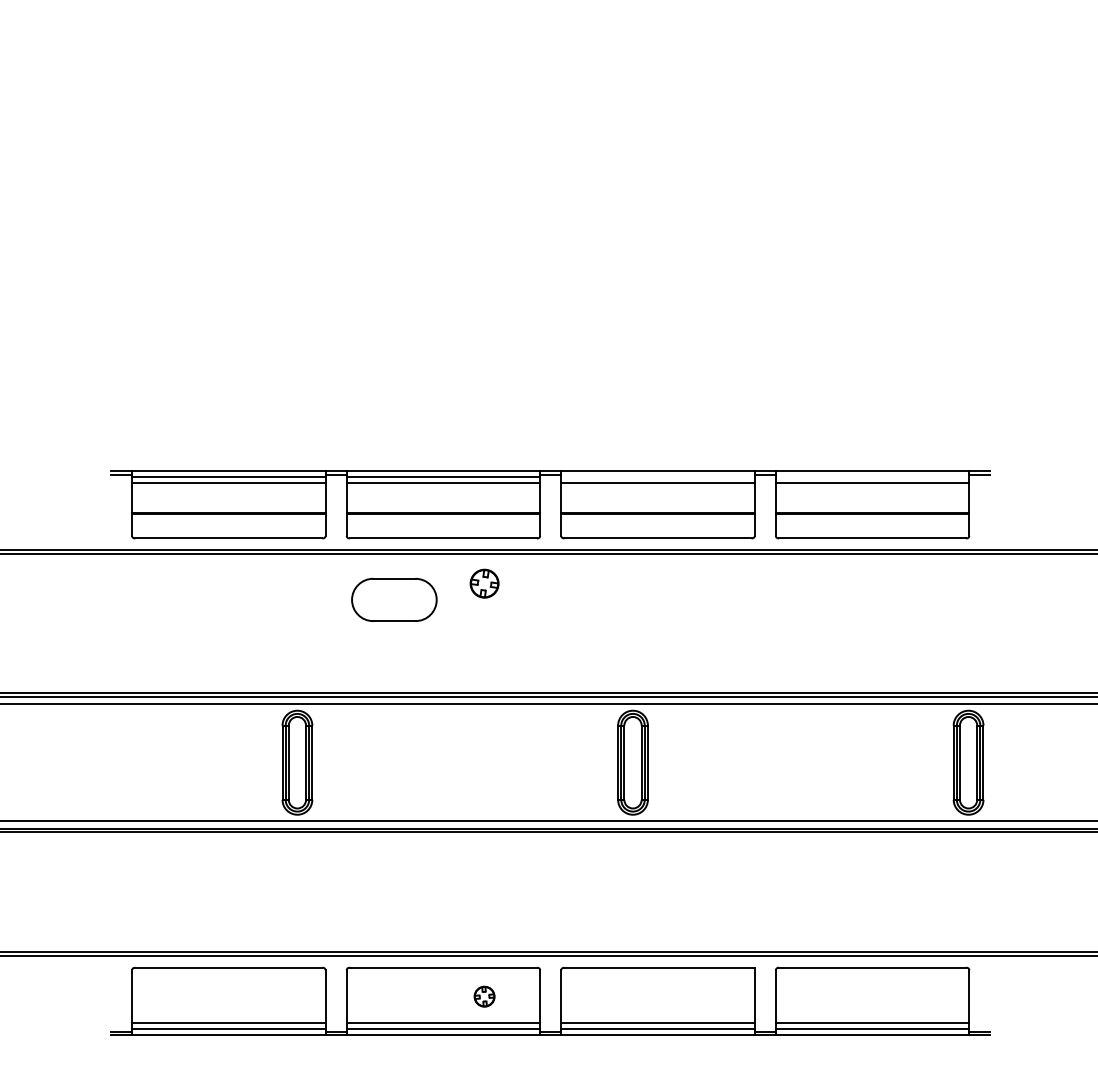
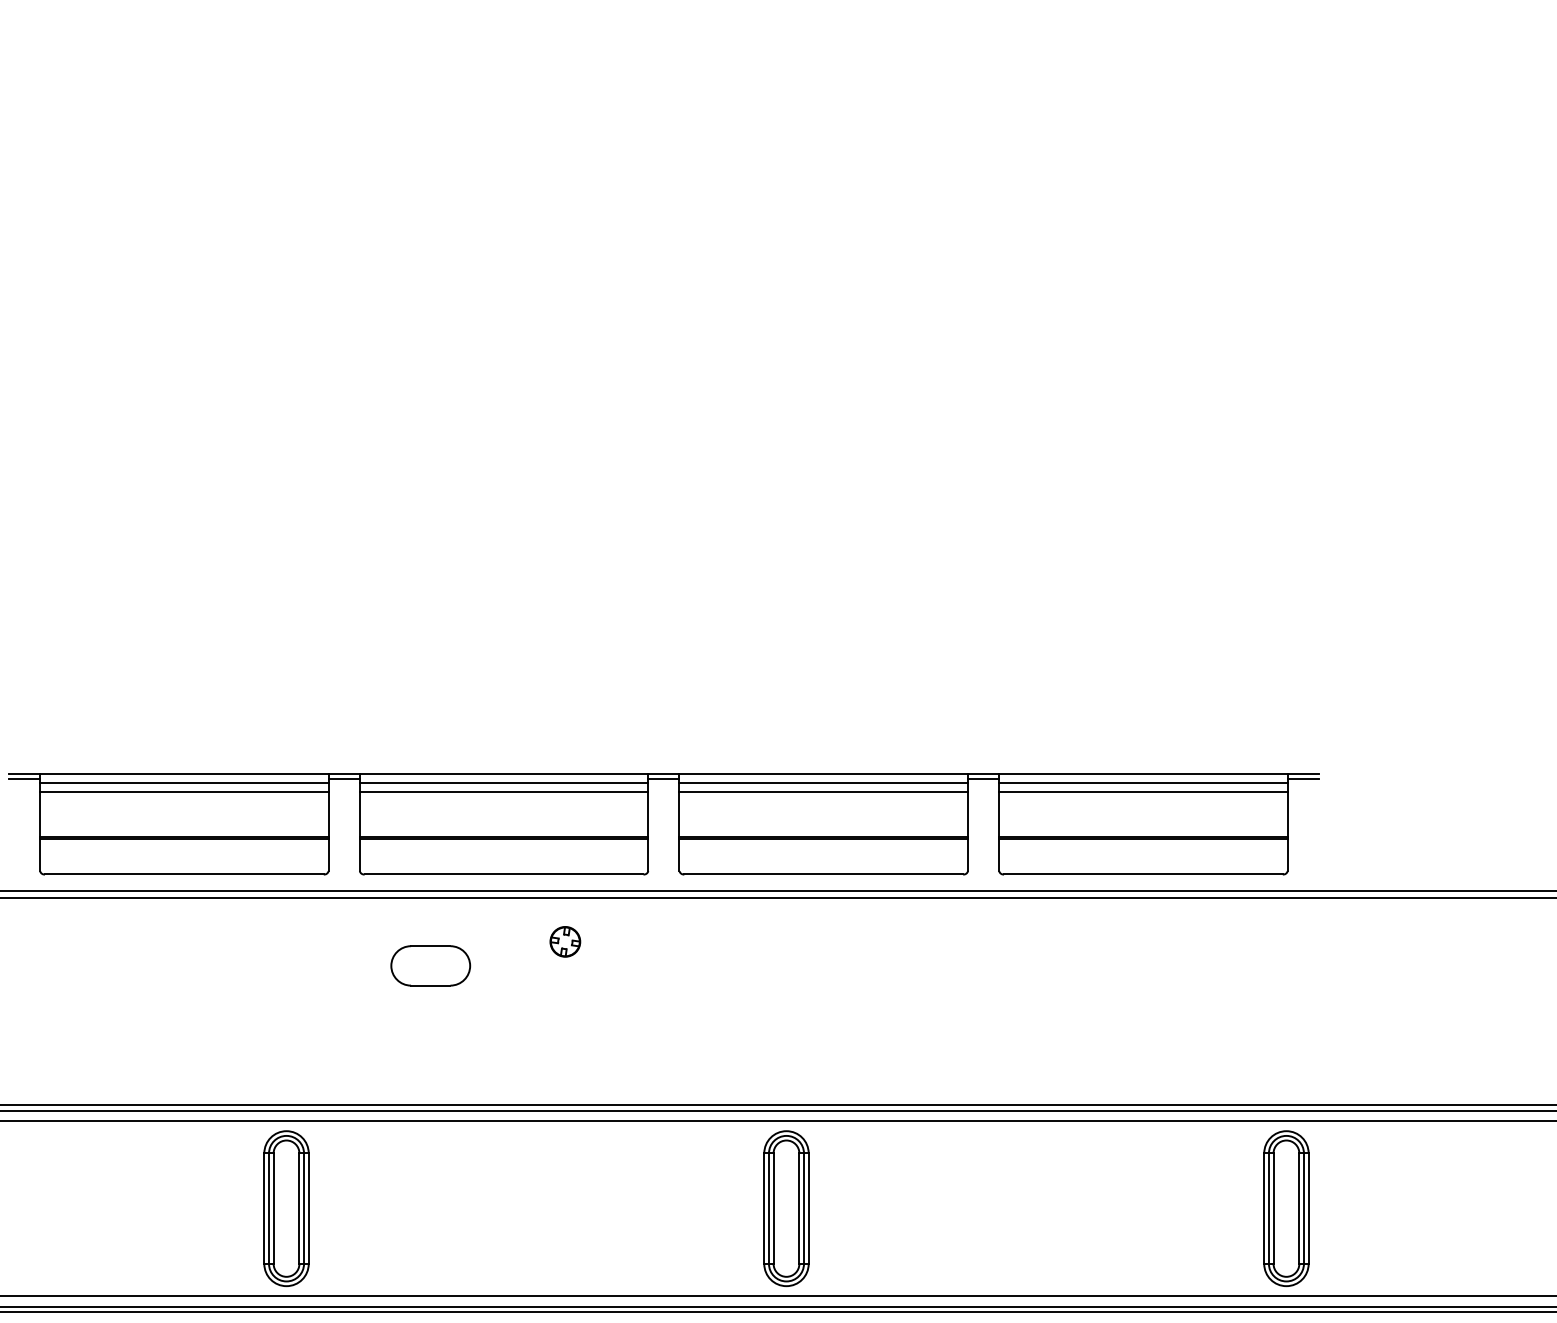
line: (657, 477) -> (822, 783), added
line: (872, 477) -> (1143, 783), added
part: (484, 583) -> (565, 941), size x0.71
part: (393, 599) -> (429, 965), size x0.62

